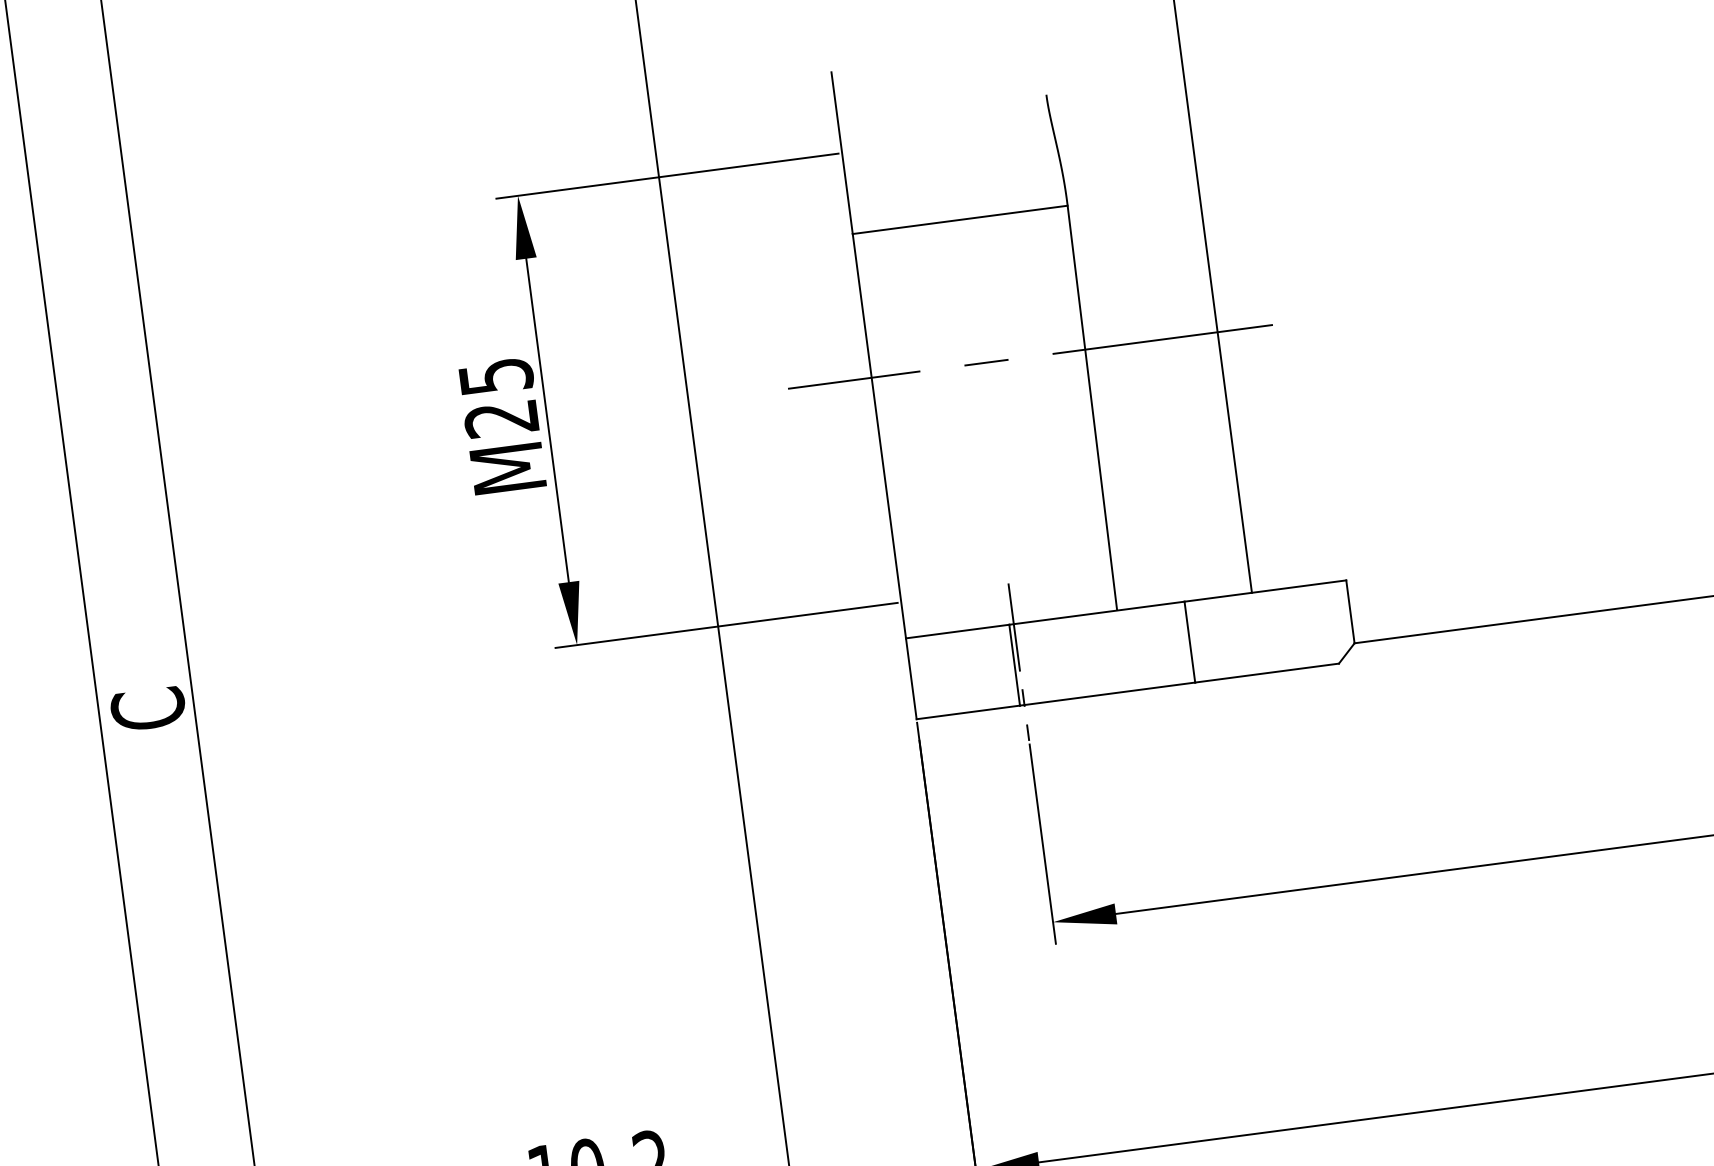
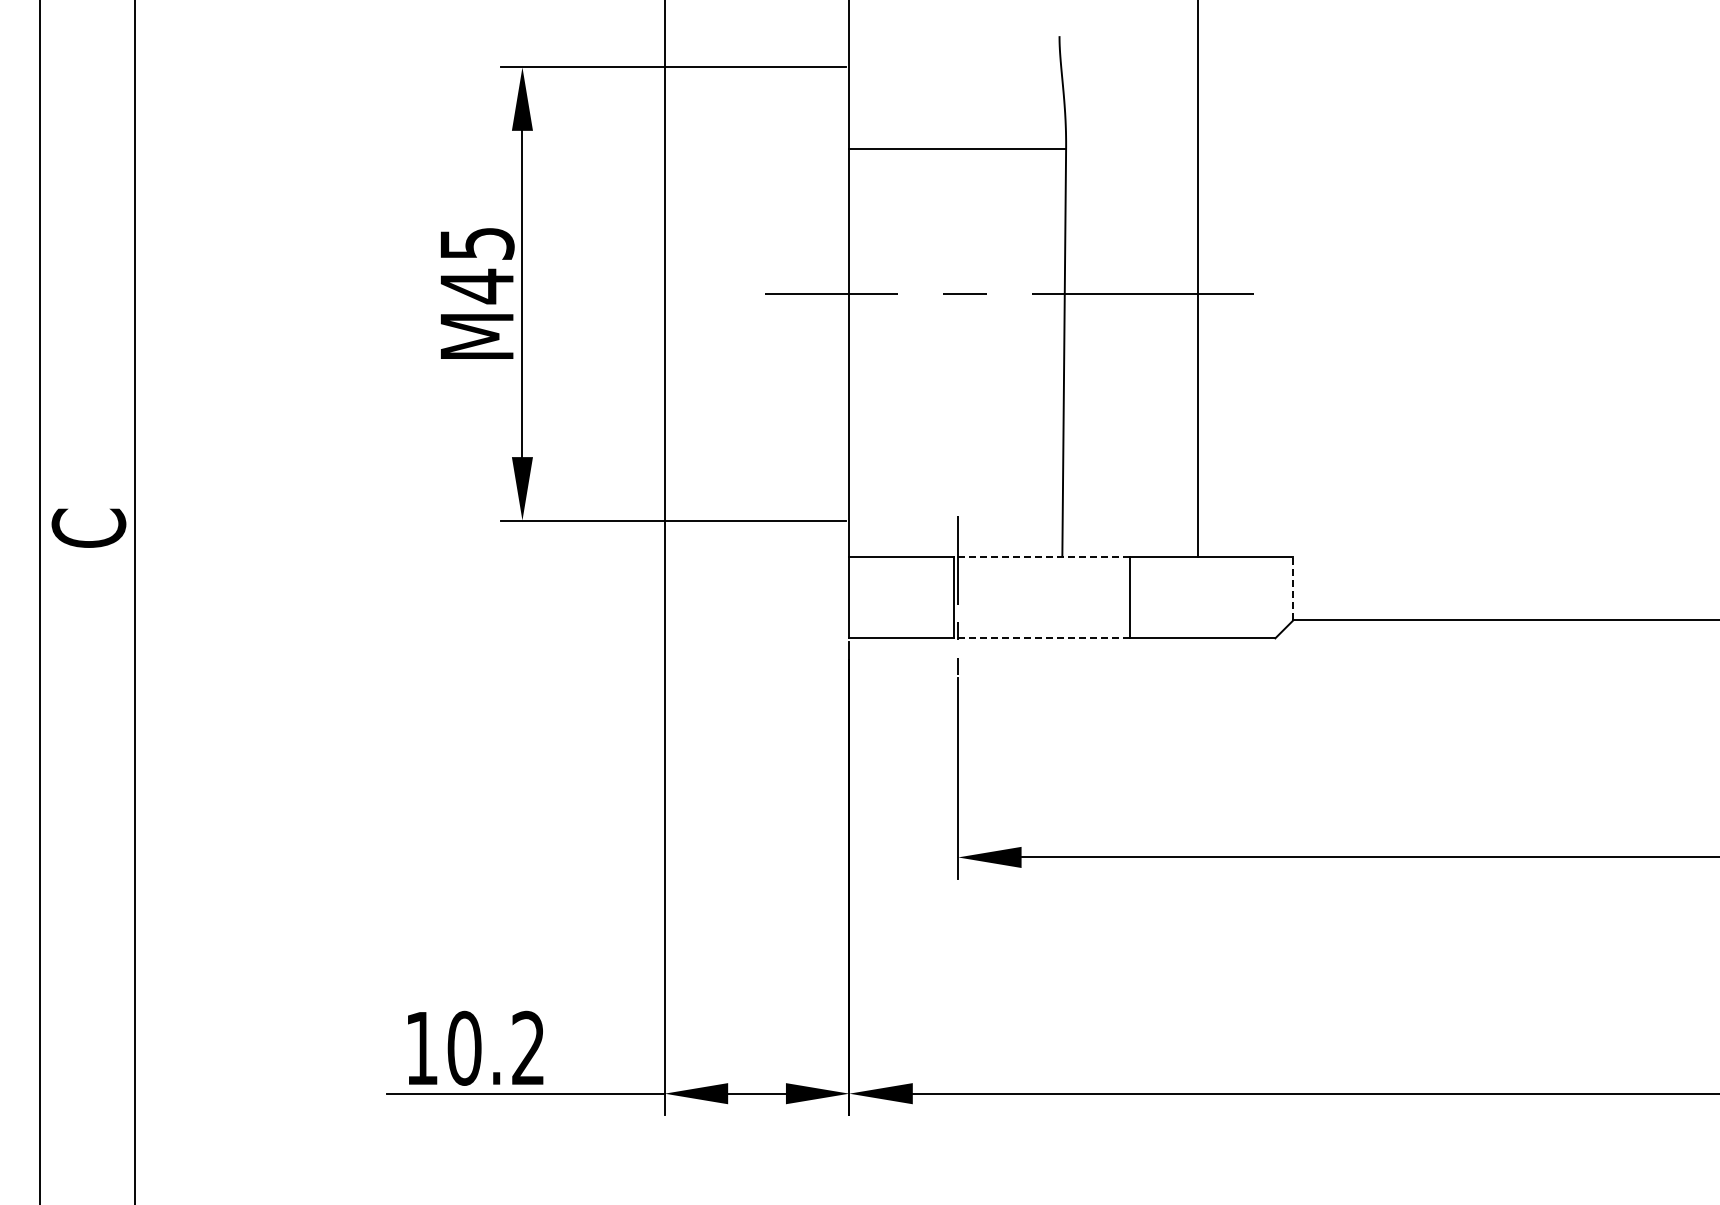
text: (501, 419) -> (476, 286), M25 -> M45
line: (1350, 611) -> (1293, 588), solid -> dashed
line: (1096, 612) -> (1041, 556), solid -> dashed
line: (1107, 694) -> (1041, 638), solid -> dashed

